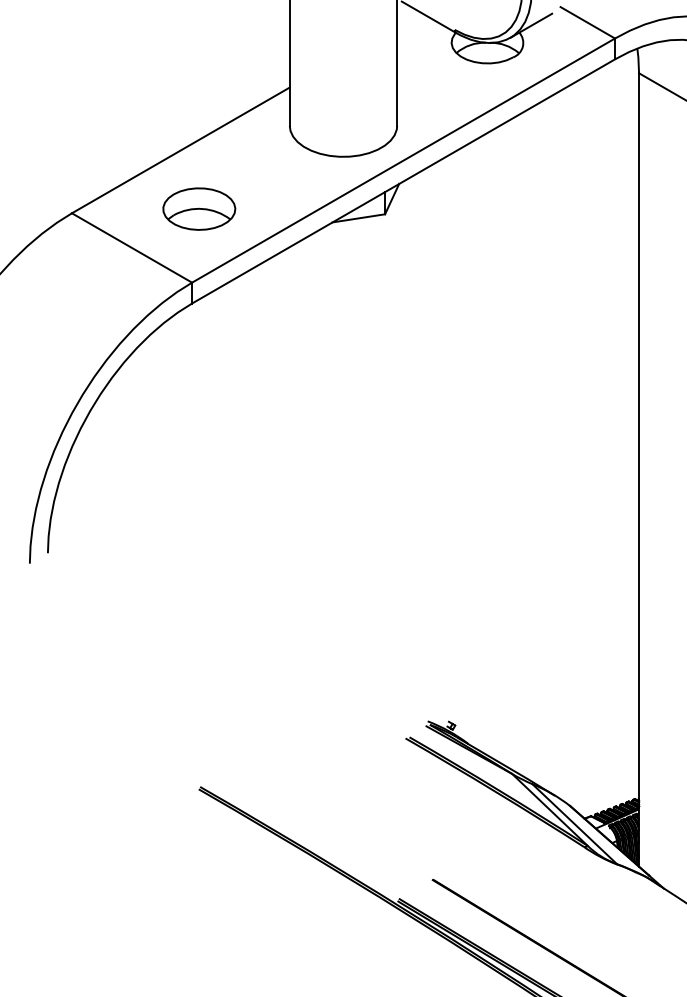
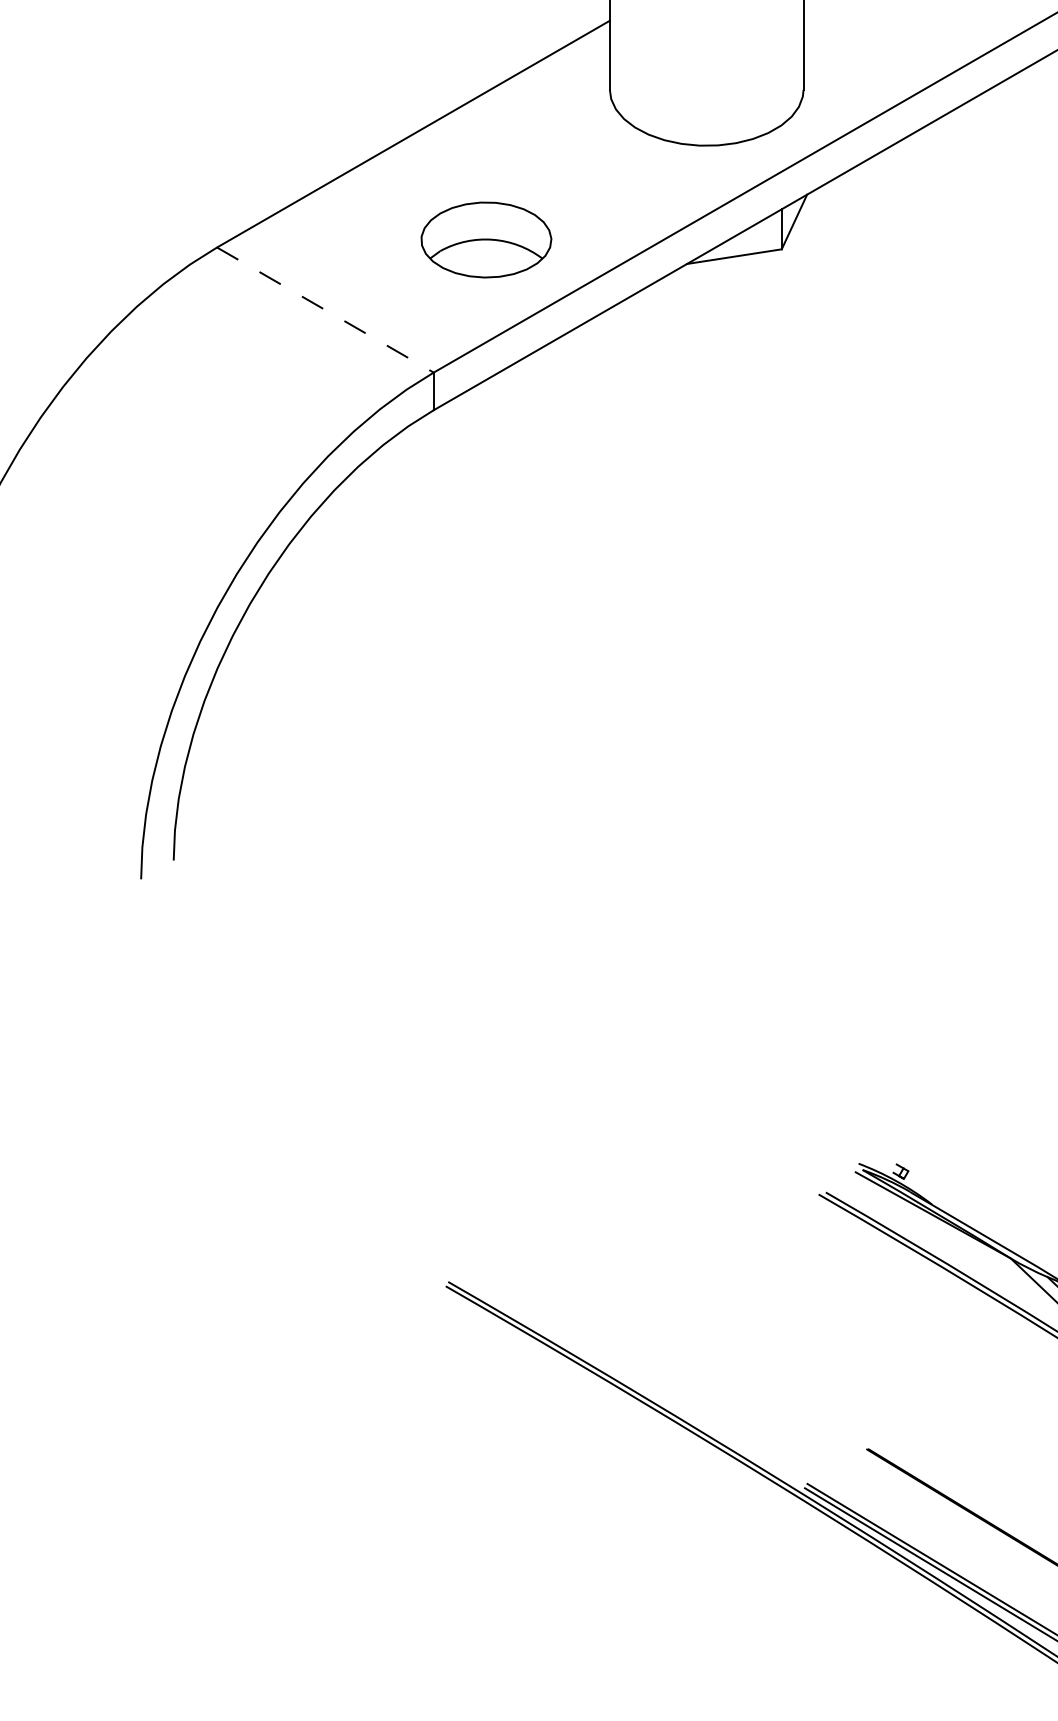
part: (199, 208) -> (486, 238), moved
line: (132, 248) -> (326, 310), solid -> dashed

